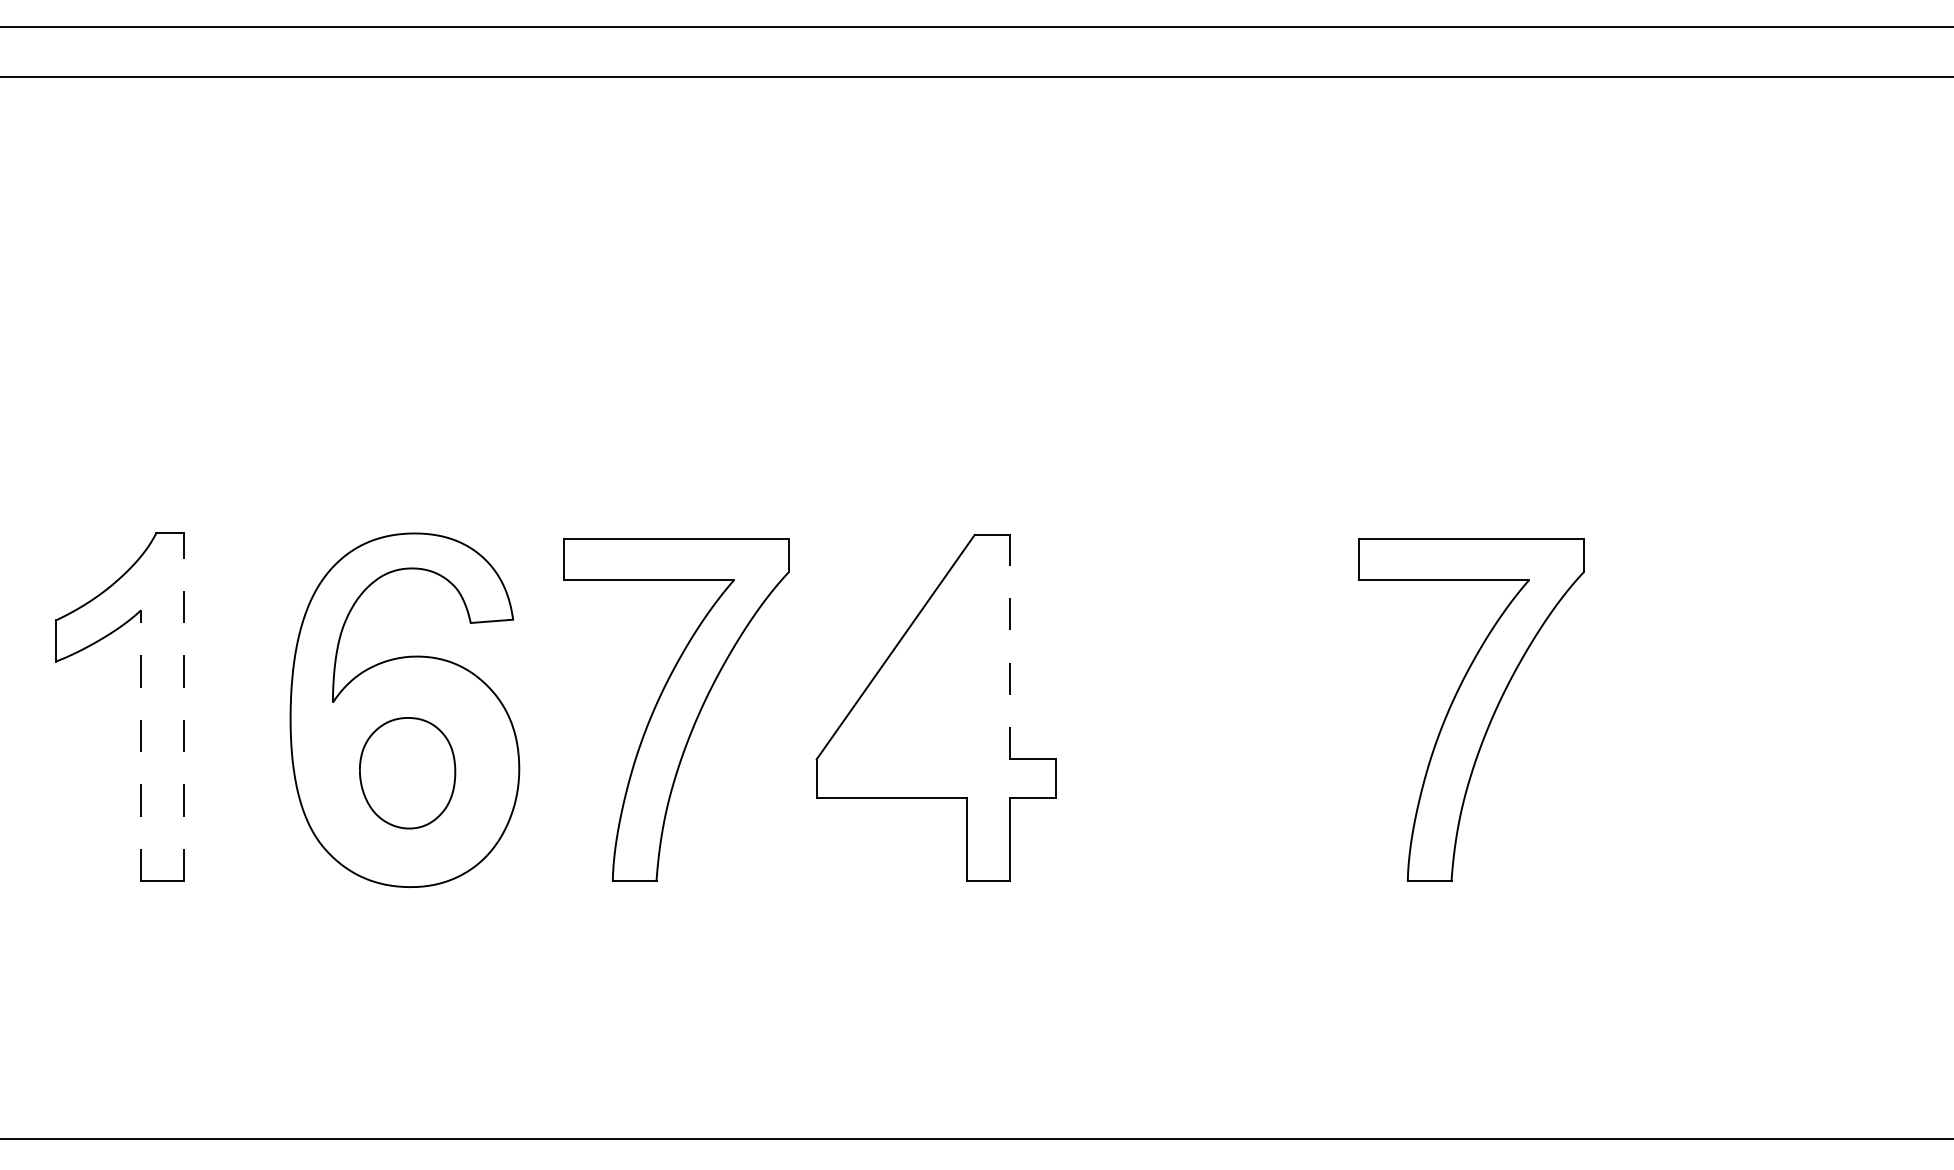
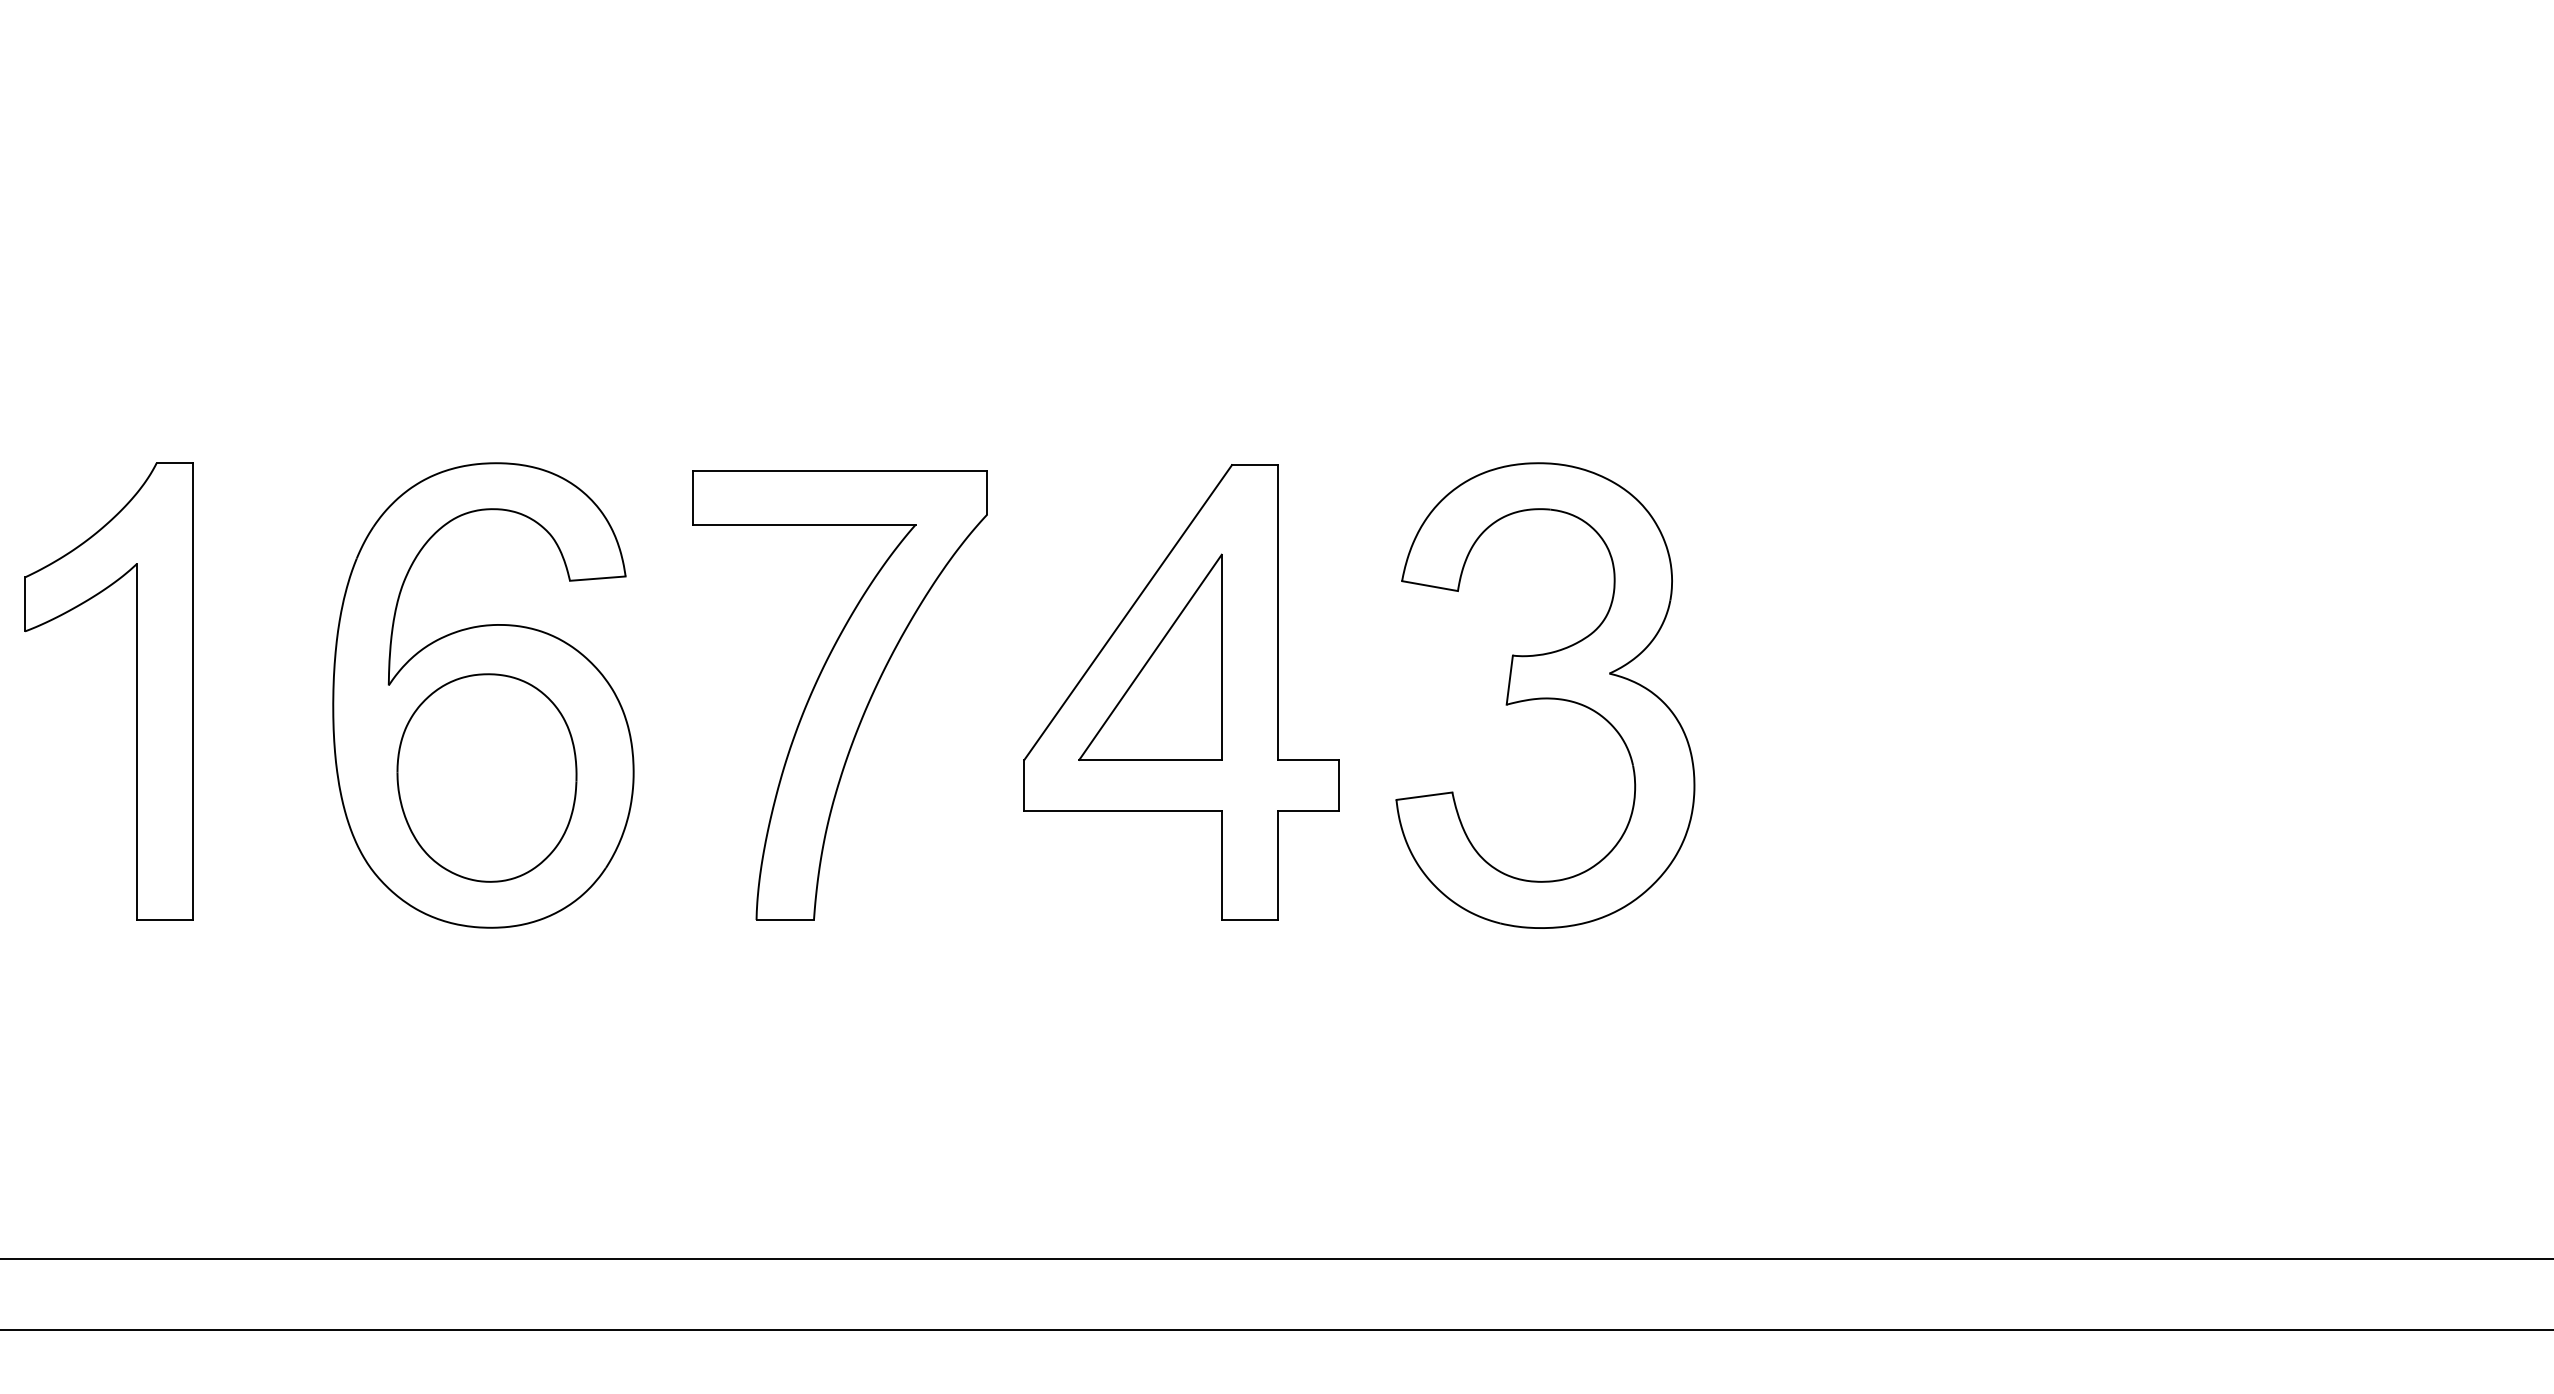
line: (1009, 646) -> (1277, 611), dashed -> solid
part: (912, 681) -> (1150, 657), added
line: (183, 707) -> (192, 691), dashed -> solid
part: (1471, 709) -> (1884, 694), removed
part: (1213, 710) -> (1545, 695), added
line: (141, 745) -> (137, 741), dashed -> solid
part: (407, 773) -> (486, 778), size x1.43

